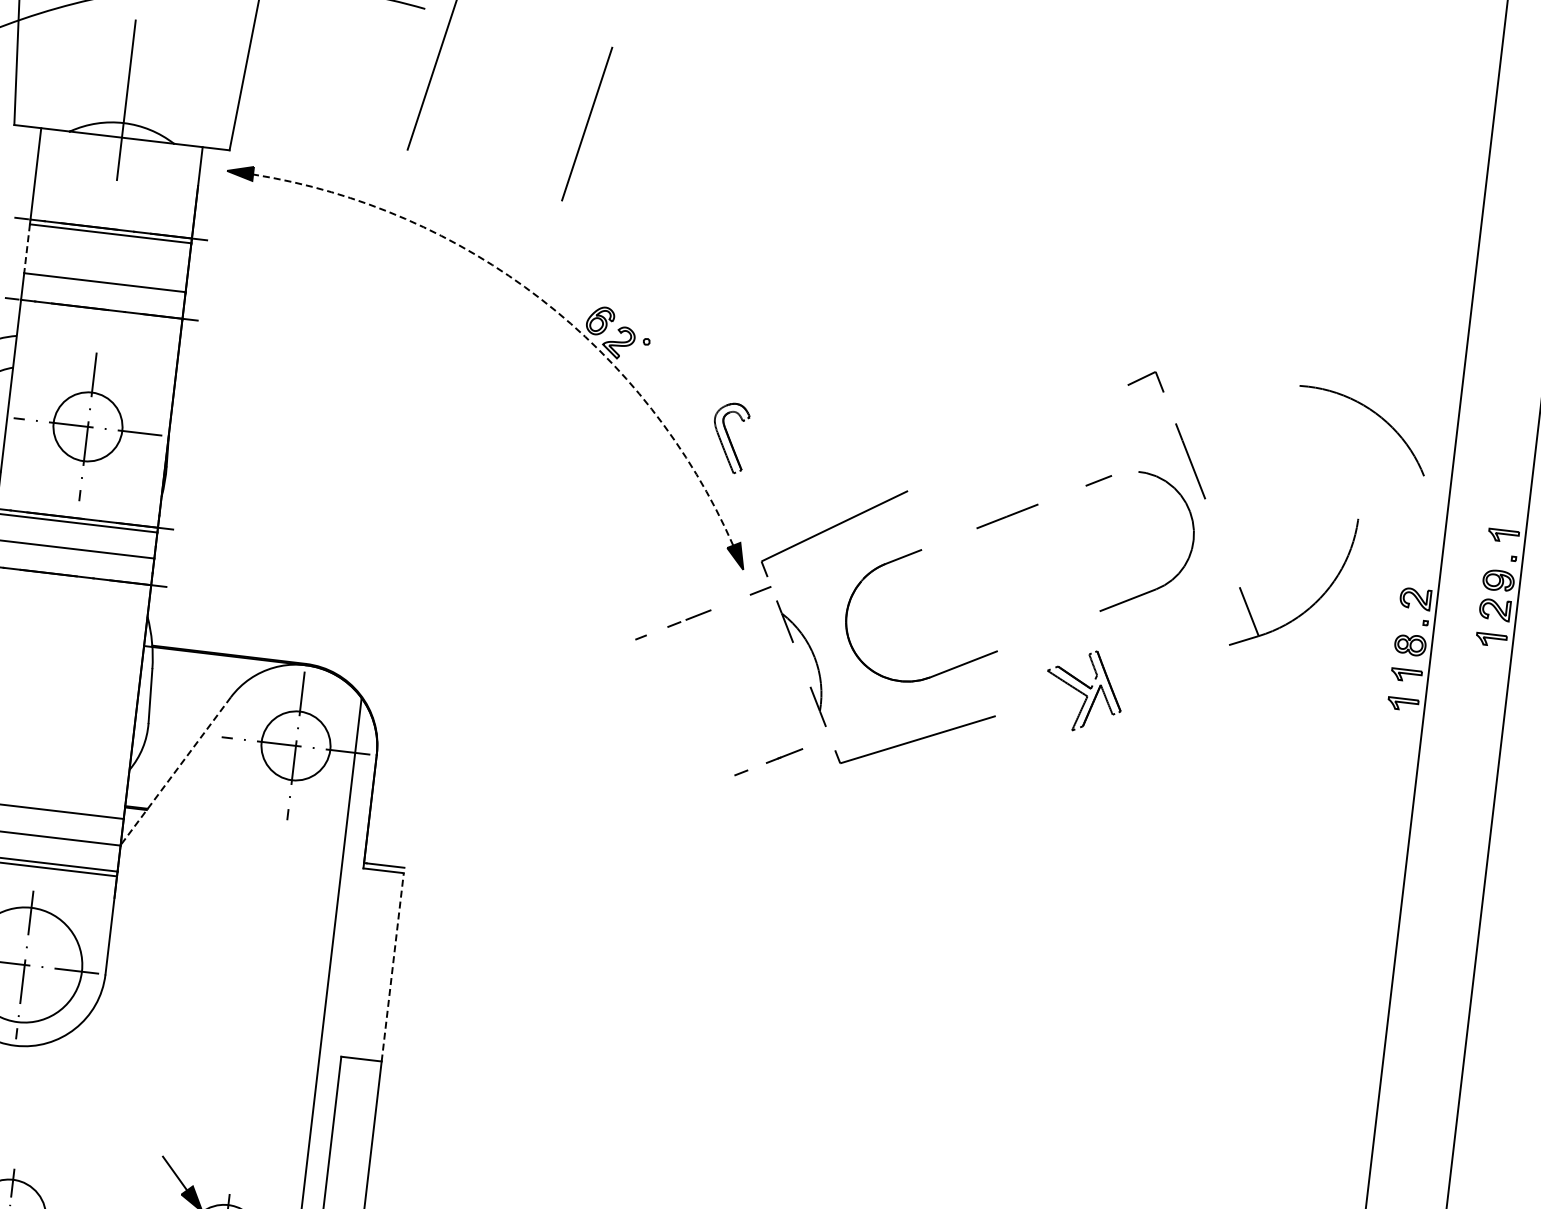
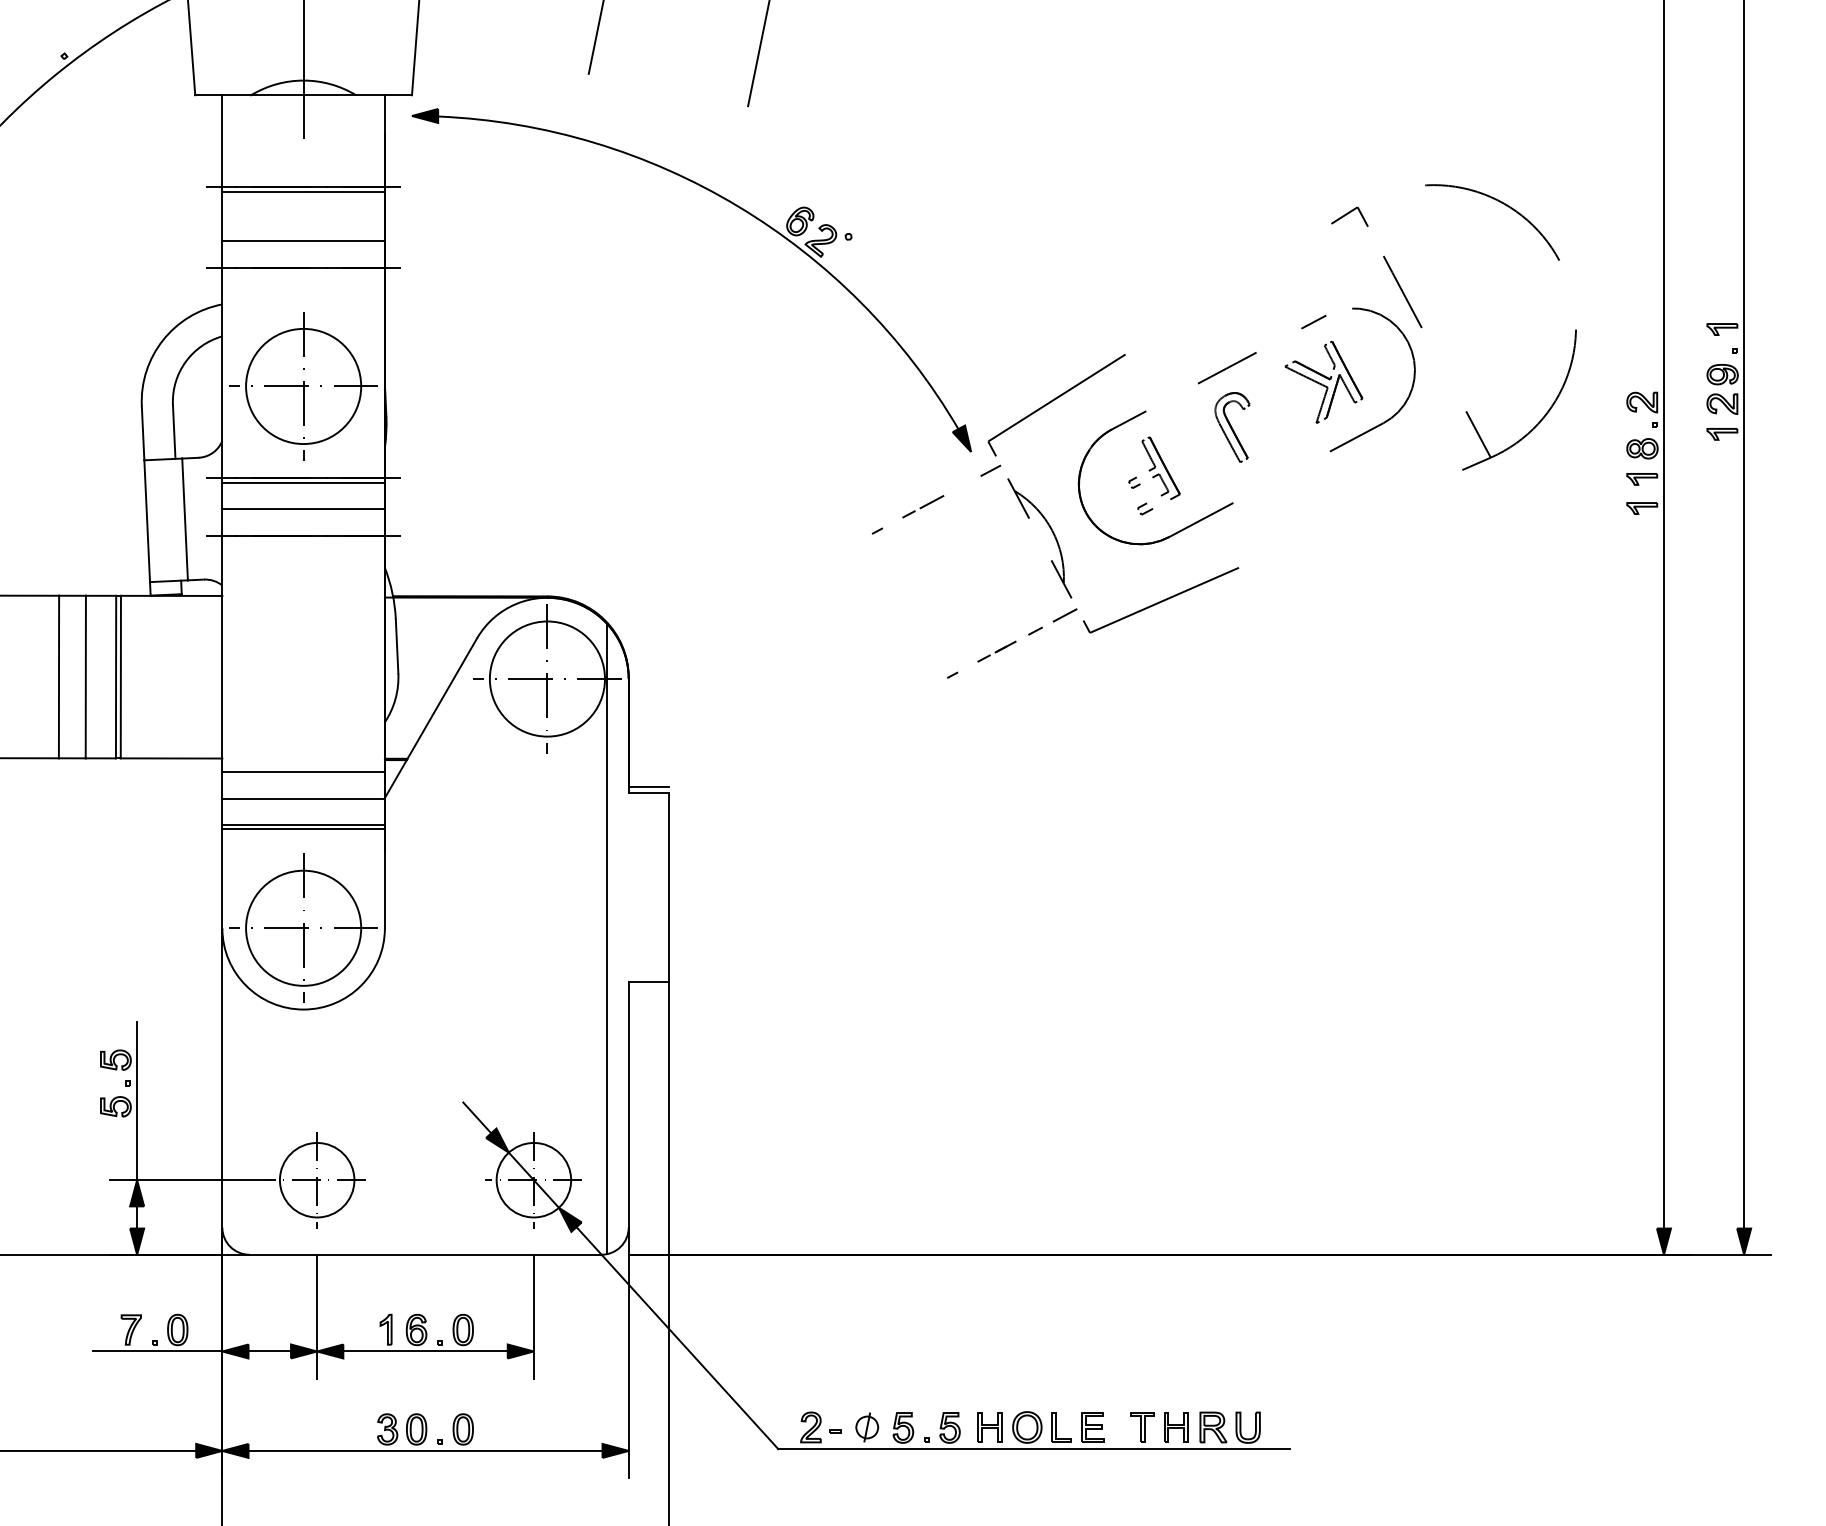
line: (27, 248) -> (222, 216), dashed -> solid
arc: (540, 298) -> (738, 206), dashed -> solid
arc: (1373, 412) -> (1501, 203), moved
circle: (87, 426) -> (303, 386), size x1.67
part: (729, 437) -> (1232, 427), moved
part: (922, 614) -> (1154, 475), added
part: (1083, 689) -> (1323, 381), moved
circle: (296, 745) -> (547, 678), size x1.67
part: (762, 764) -> (1012, 643), size x1.67
line: (175, 771) -> (430, 718), dashed -> solid
line: (392, 967) -> (669, 887), dashed -> solid

